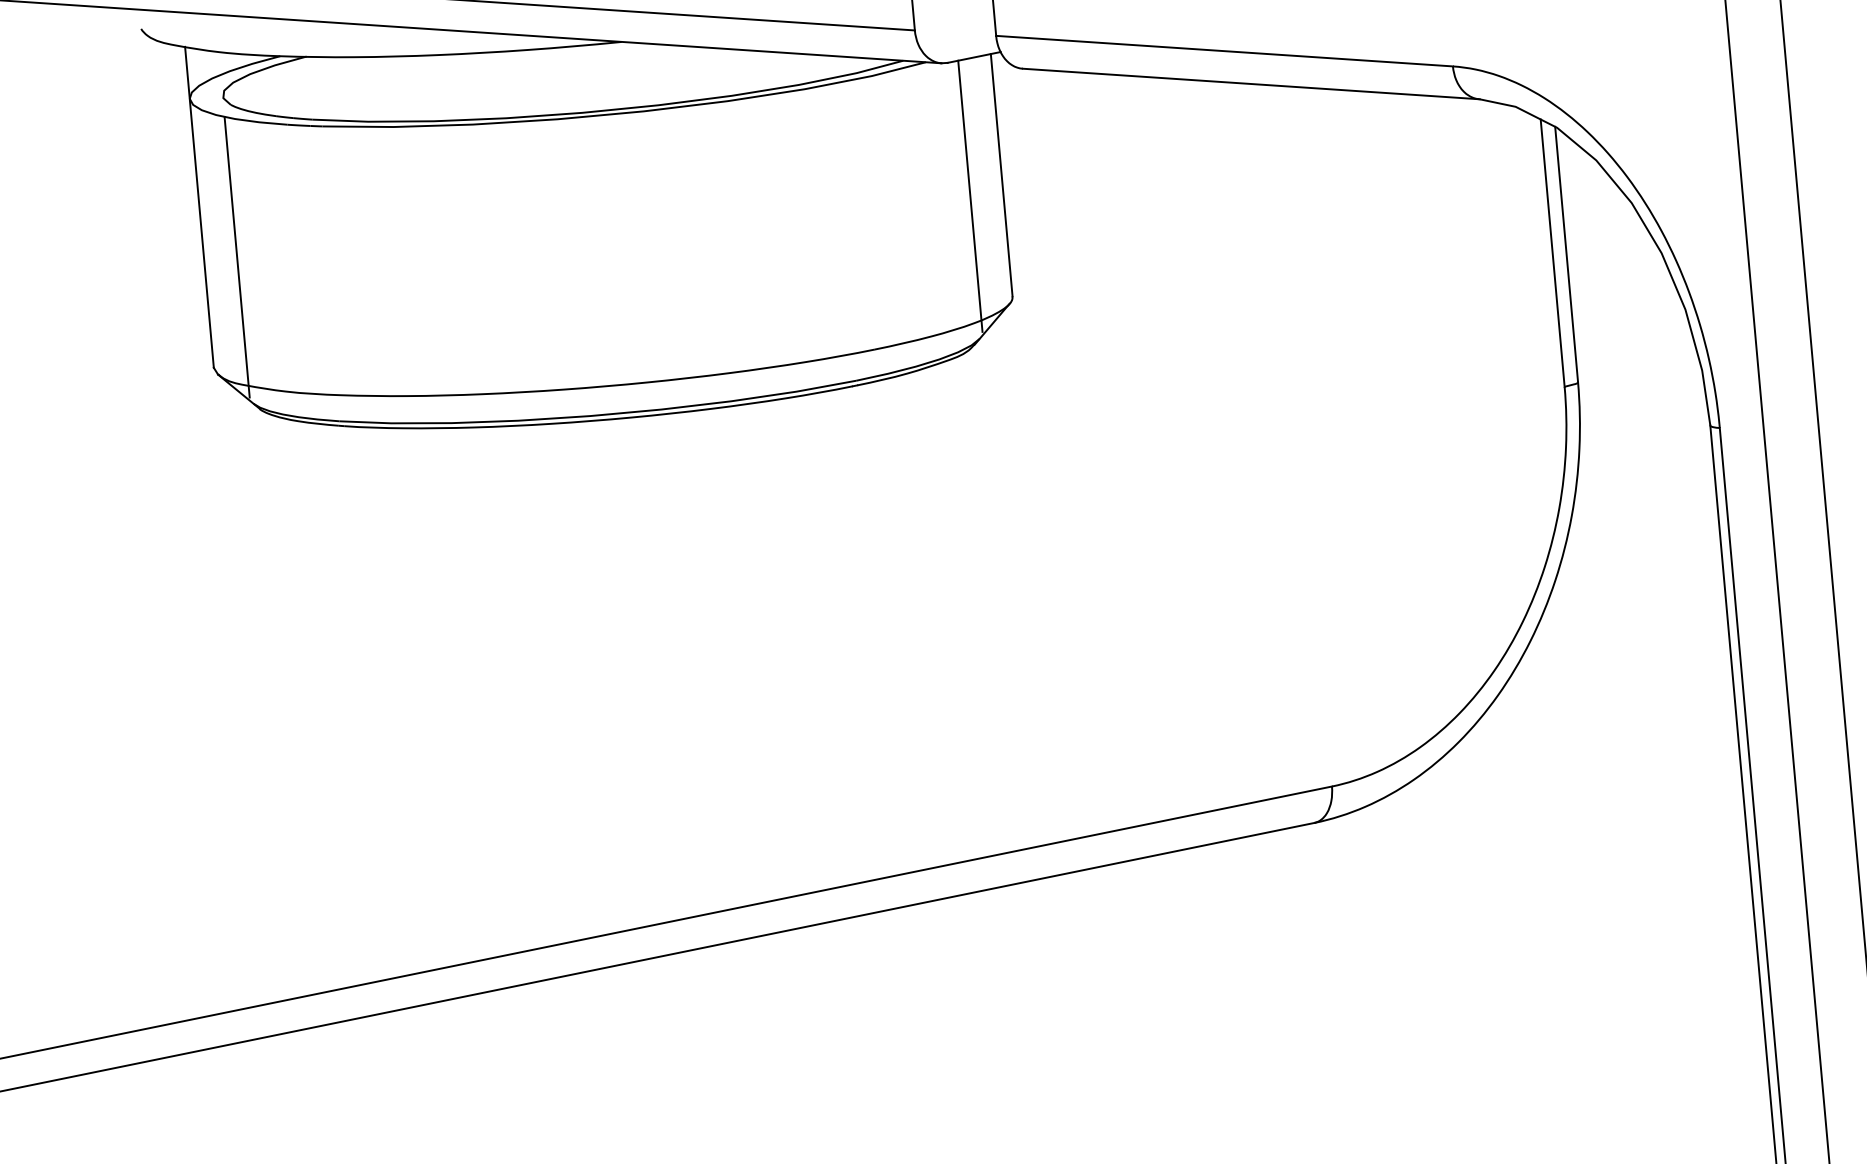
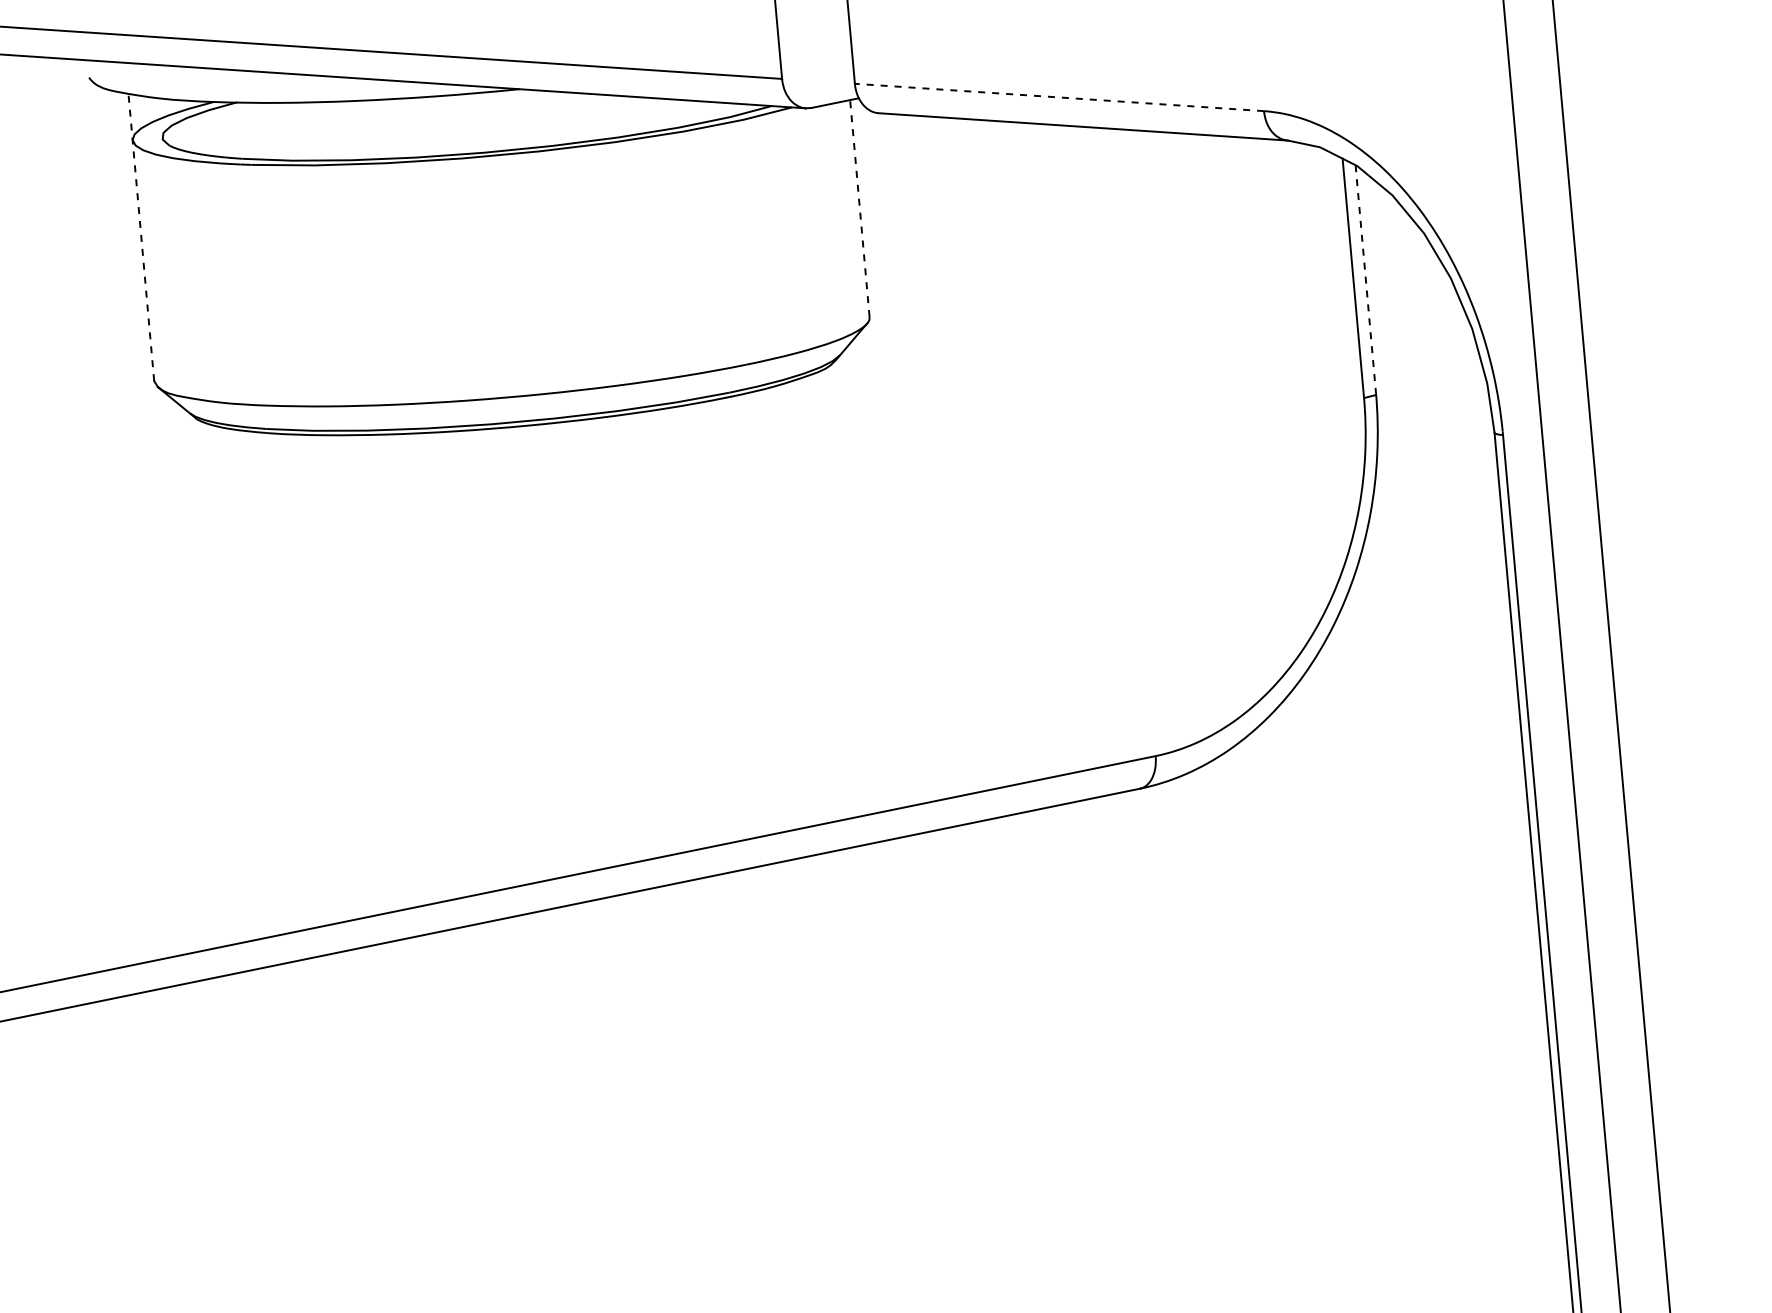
line: (1223, 51) -> (1058, 97), solid -> dashed
line: (1001, 175) -> (859, 208), solid -> dashed
line: (970, 196) -> (831, 227), removed
line: (199, 206) -> (141, 236), solid -> dashed
line: (1566, 254) -> (1365, 279), solid -> dashed
line: (236, 256) -> (174, 281), removed

